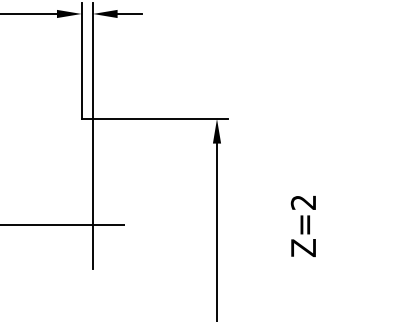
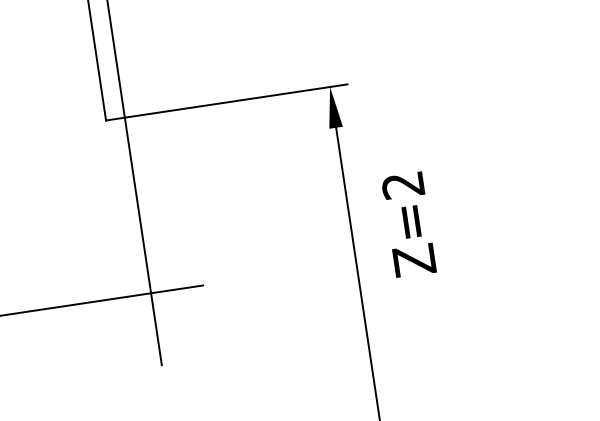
text: (302, 226) -> (407, 225), moved

